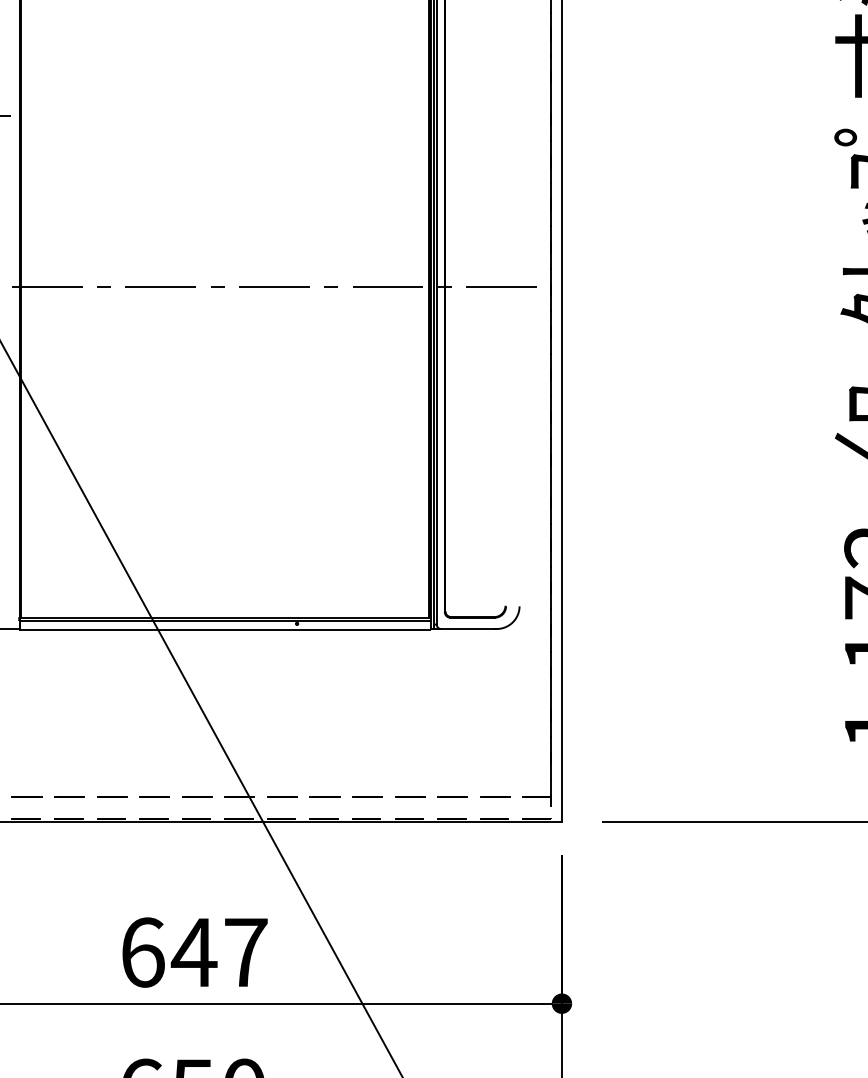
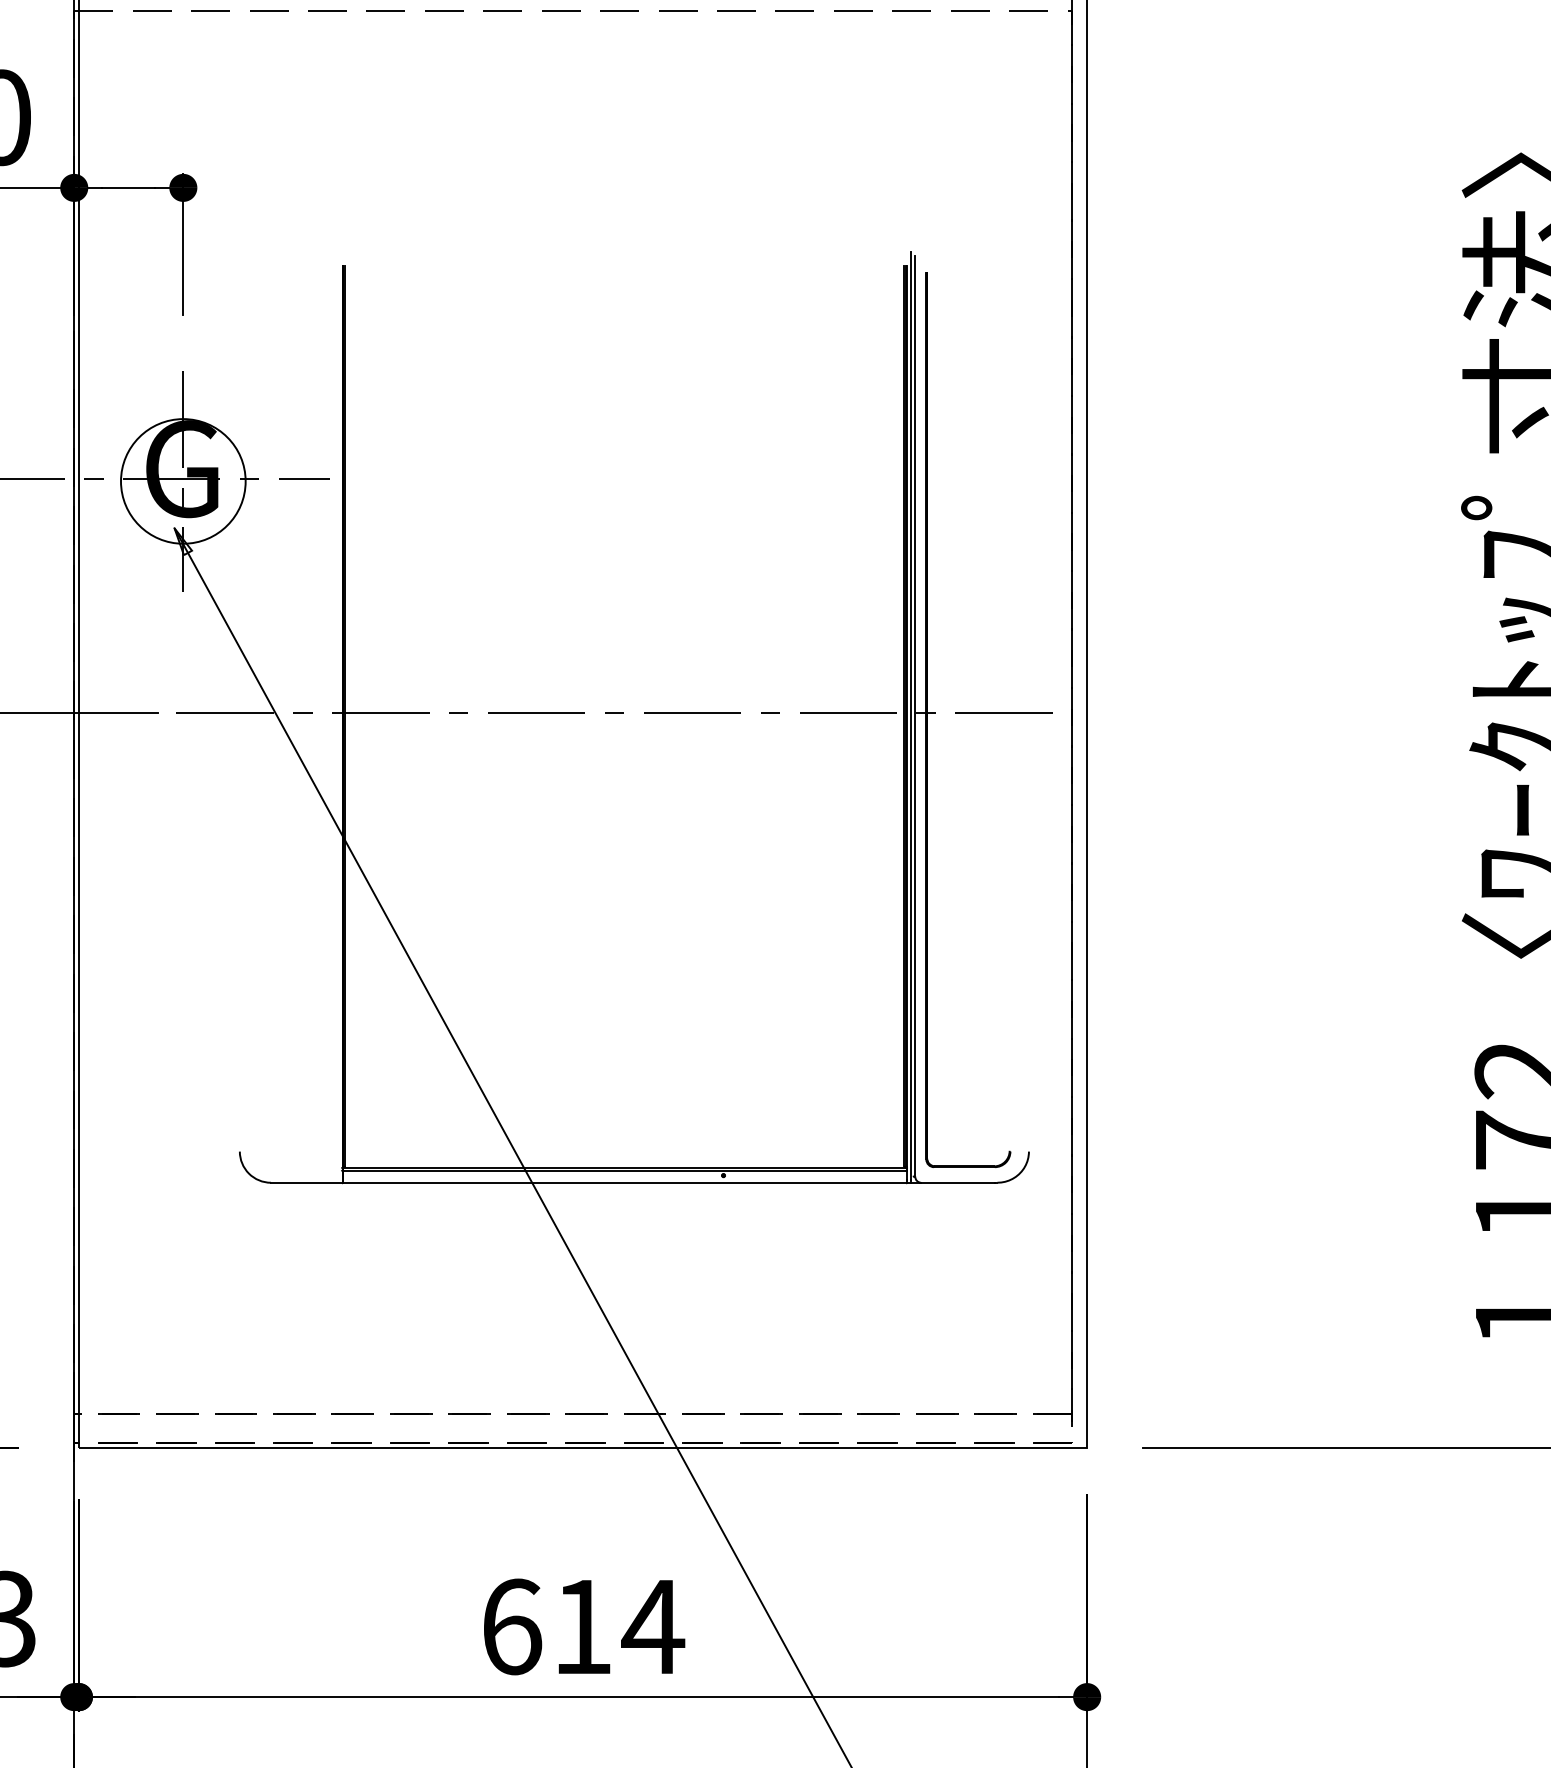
text: (219, 952) -> (617, 1626), 647 -> 614

